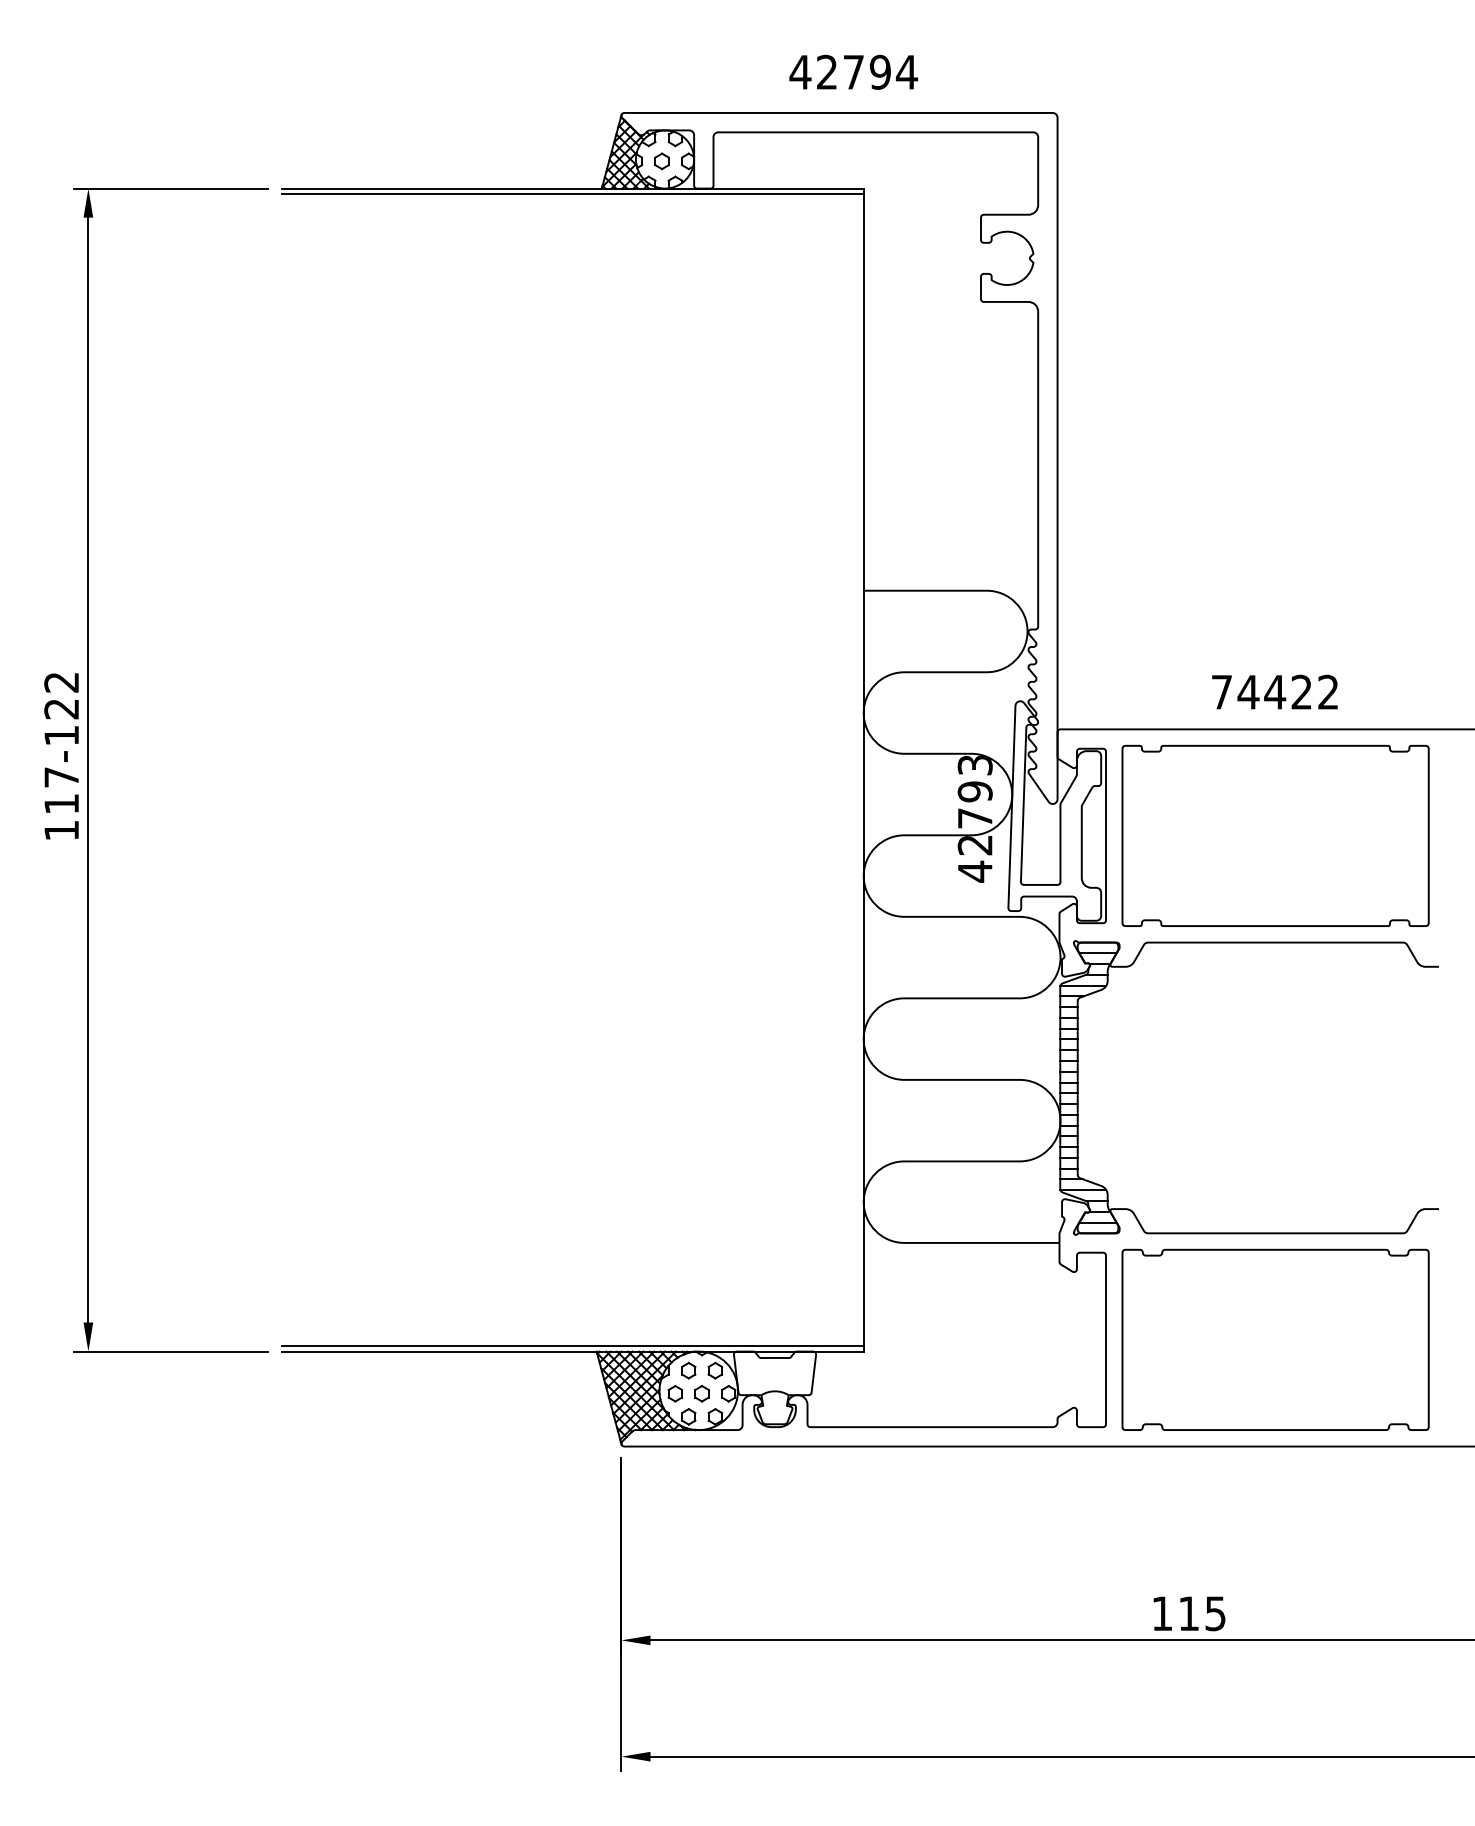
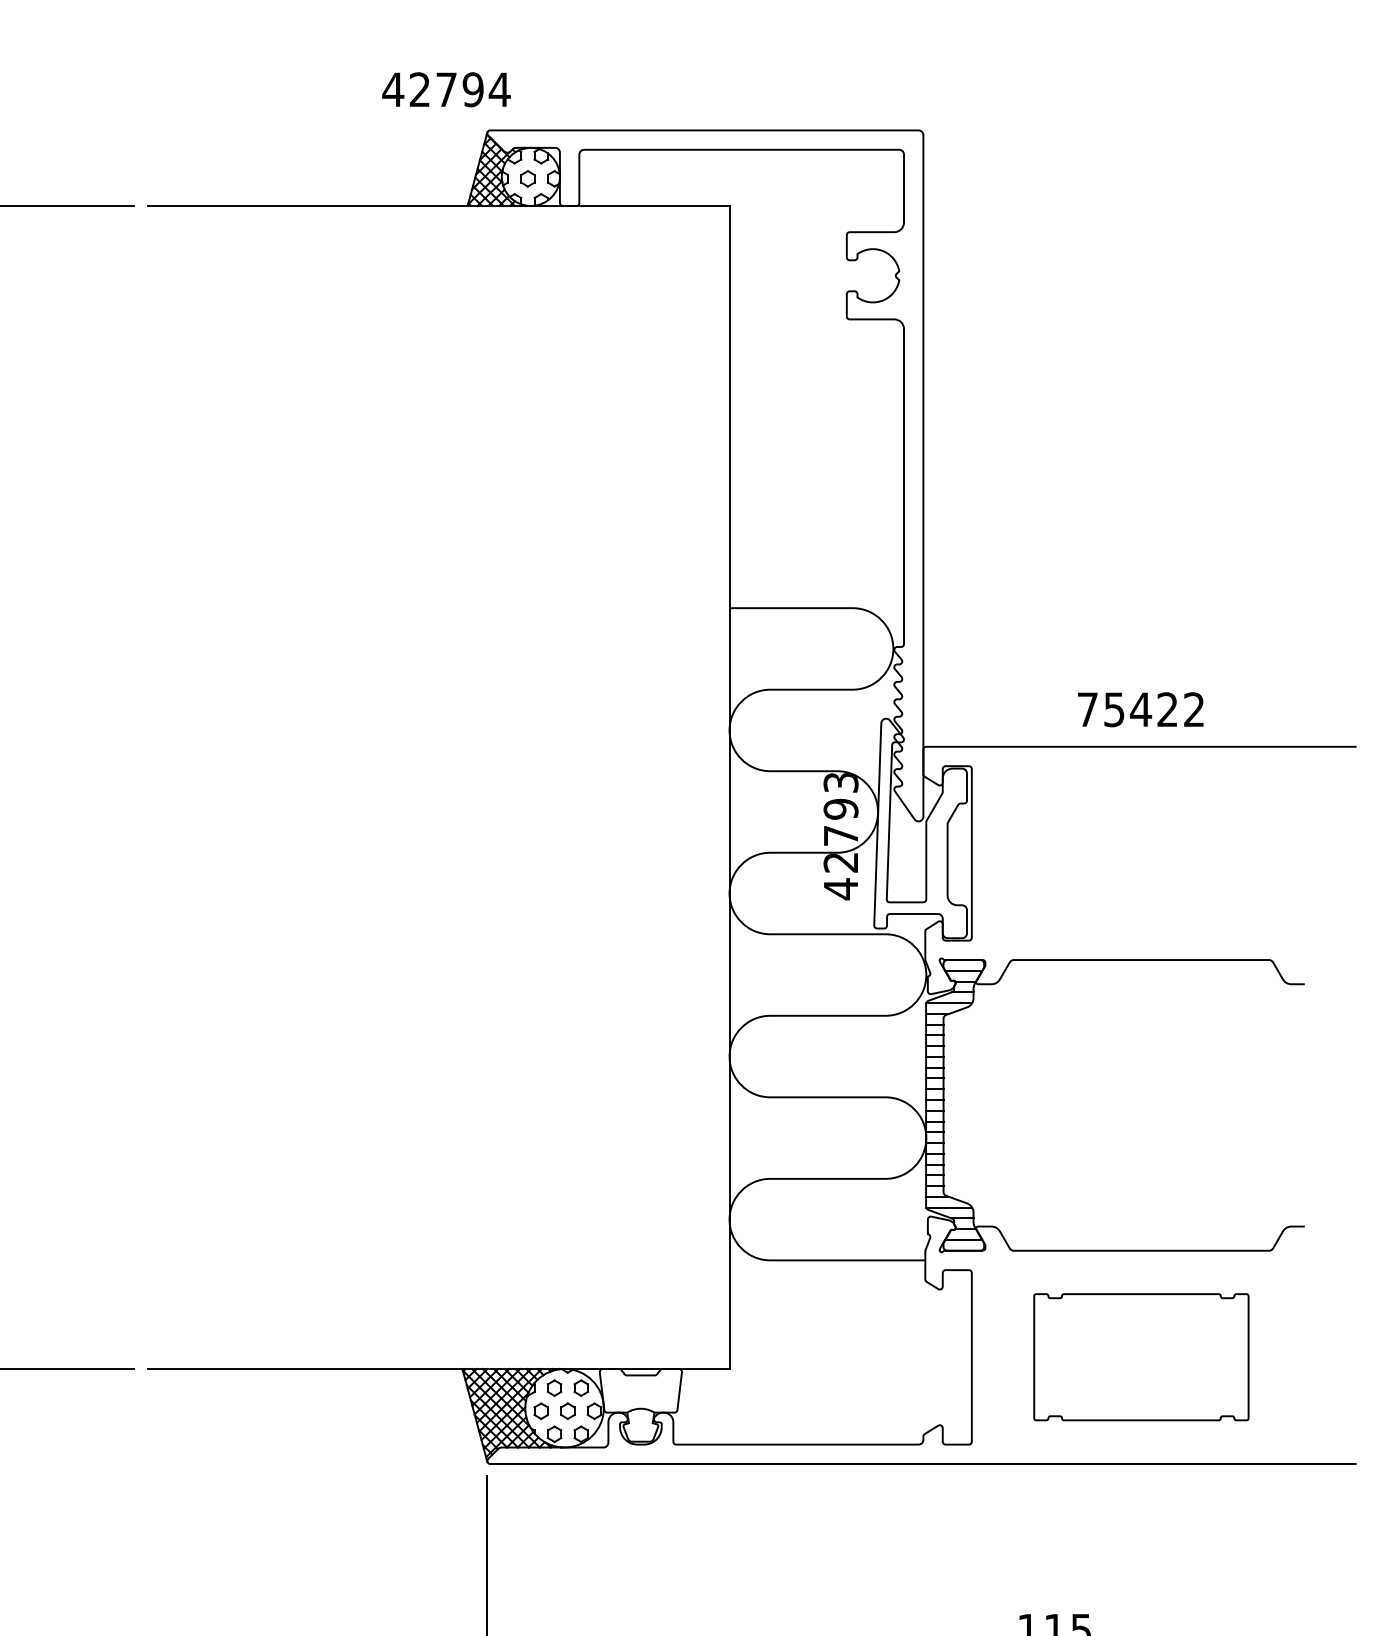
text: (853, 71) -> (446, 88), moved
line: (572, 194) -> (438, 211), removed
text: (1248, 692) -> (1114, 709), 74422 -> 75422
part: (1275, 835) -> (1141, 852), removed
part: (1275, 1339) -> (1141, 1356), size x0.7
line: (572, 1345) -> (438, 1362), removed

